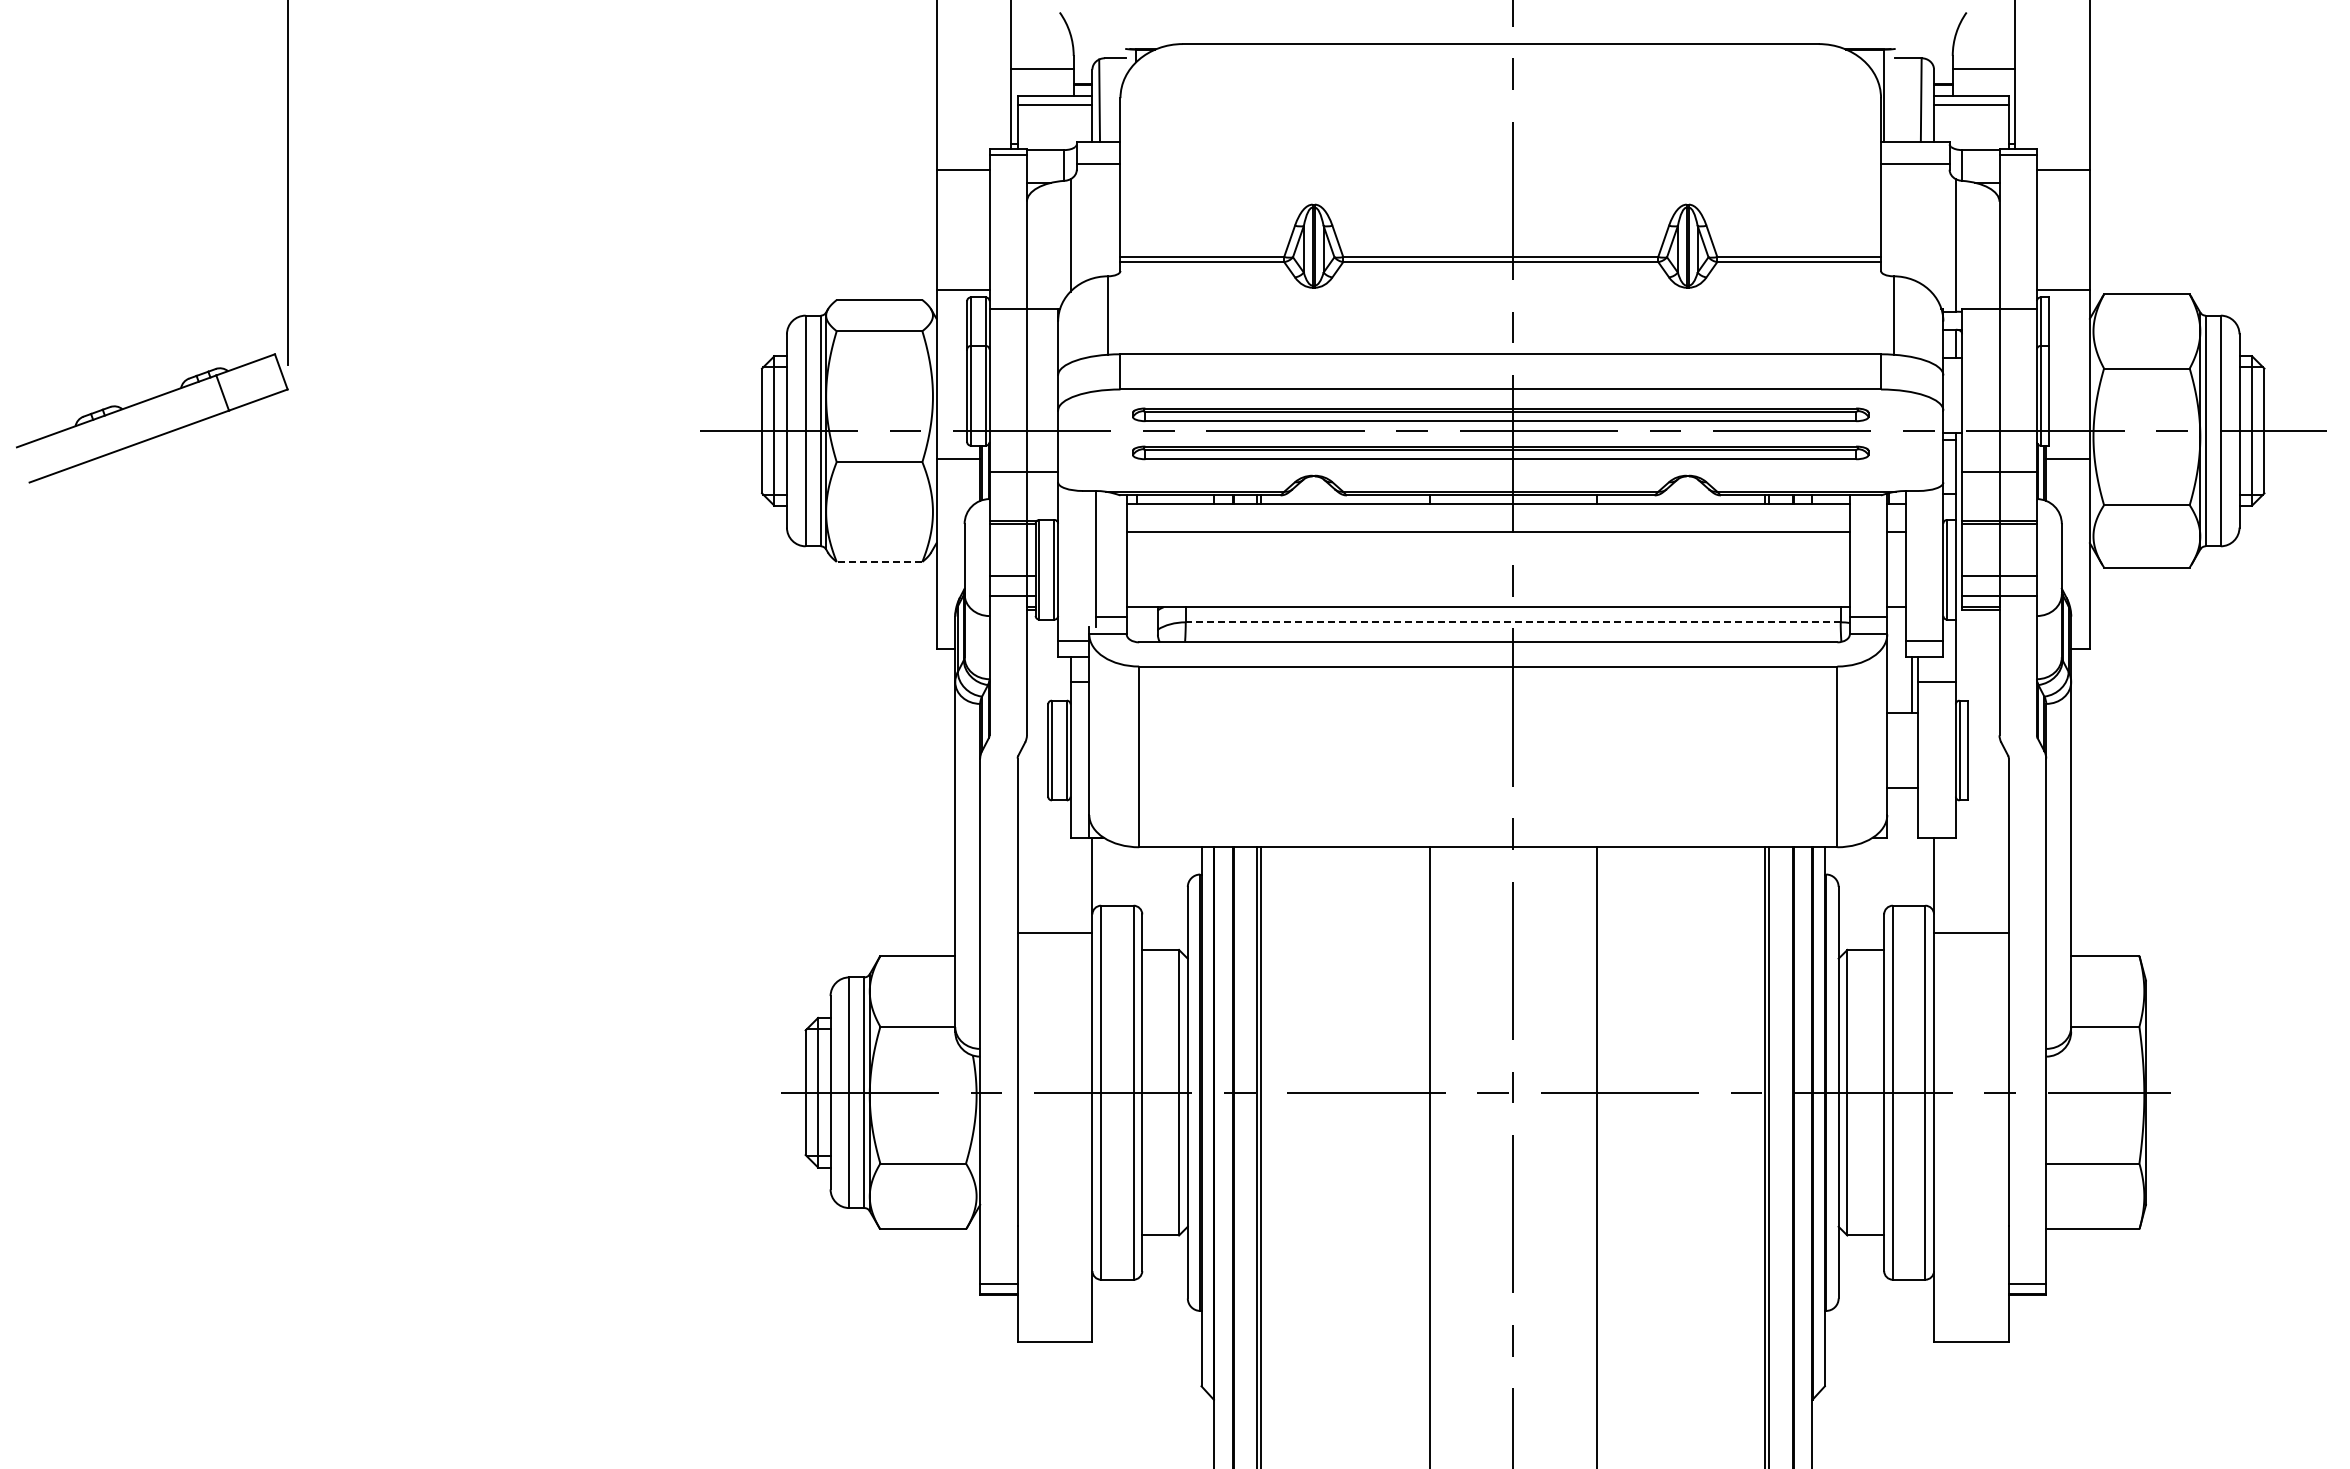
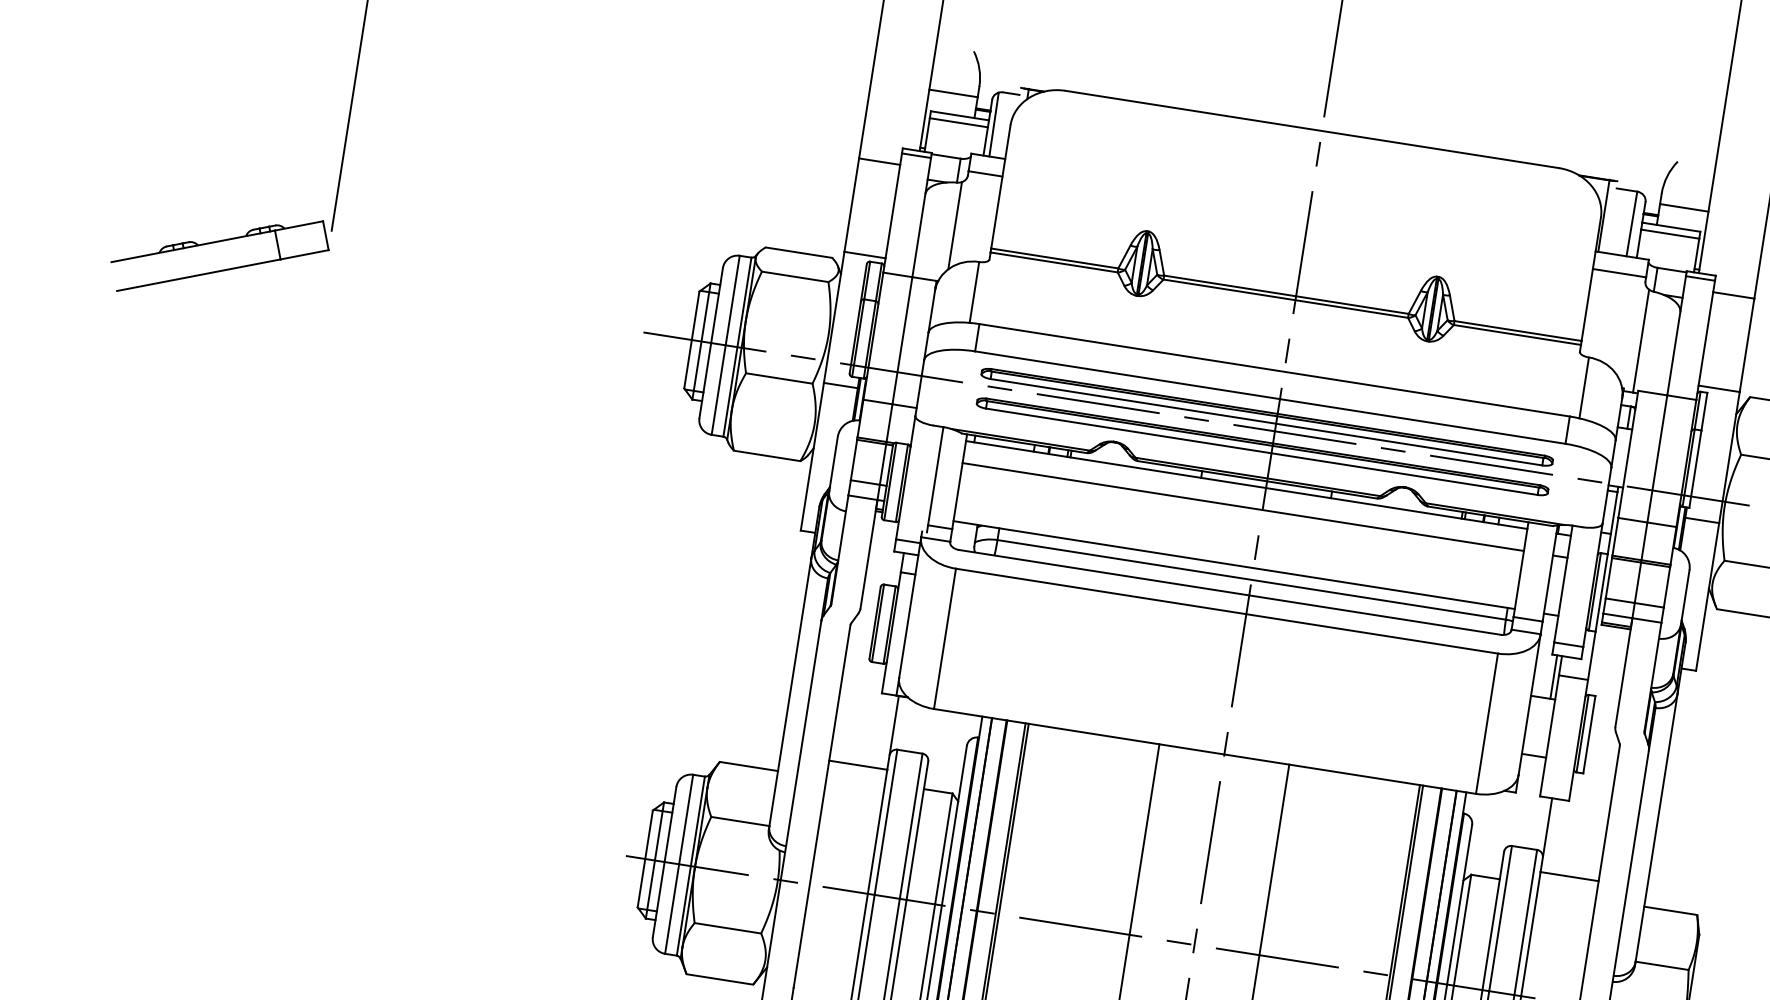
line: (879, 561) -> (767, 455), dashed -> solid
line: (1512, 622) -> (1251, 579), dashed -> solid

